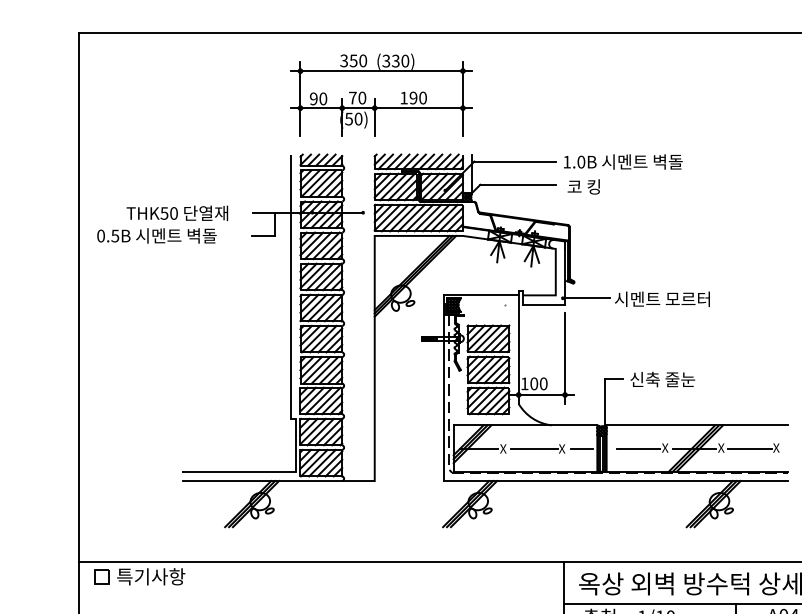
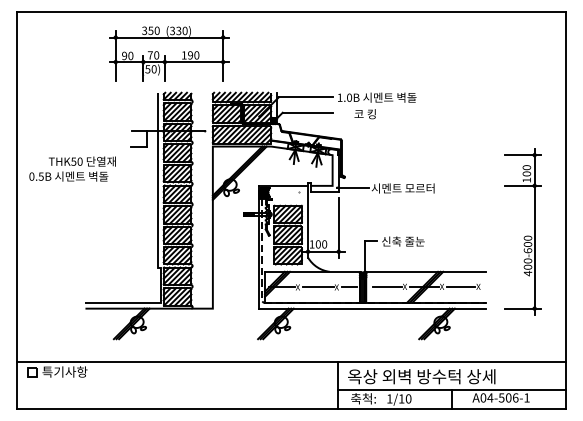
part: (381, 95) -> (169, 53), moved
text: (582, 187) -> (364, 114), moved
text: (162, 223) -> (72, 168), moved

